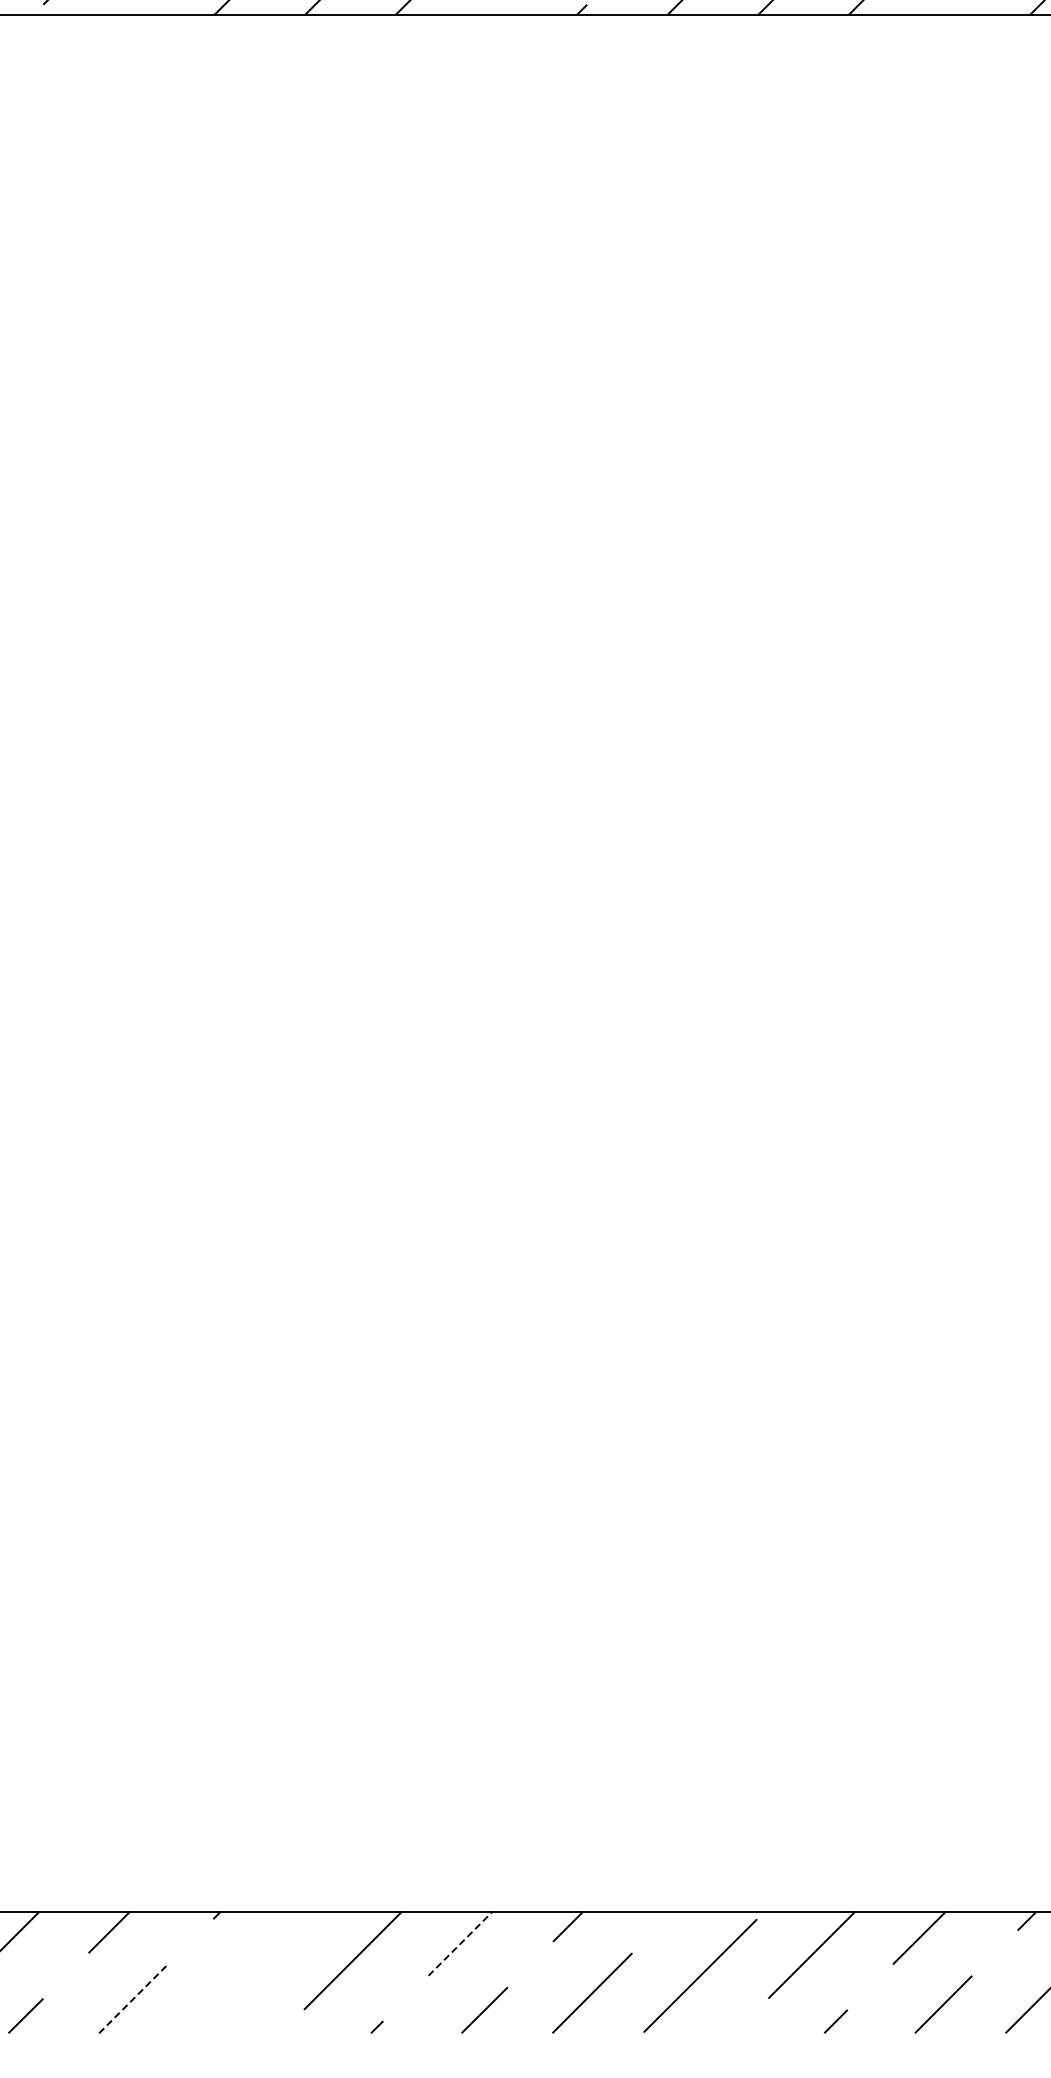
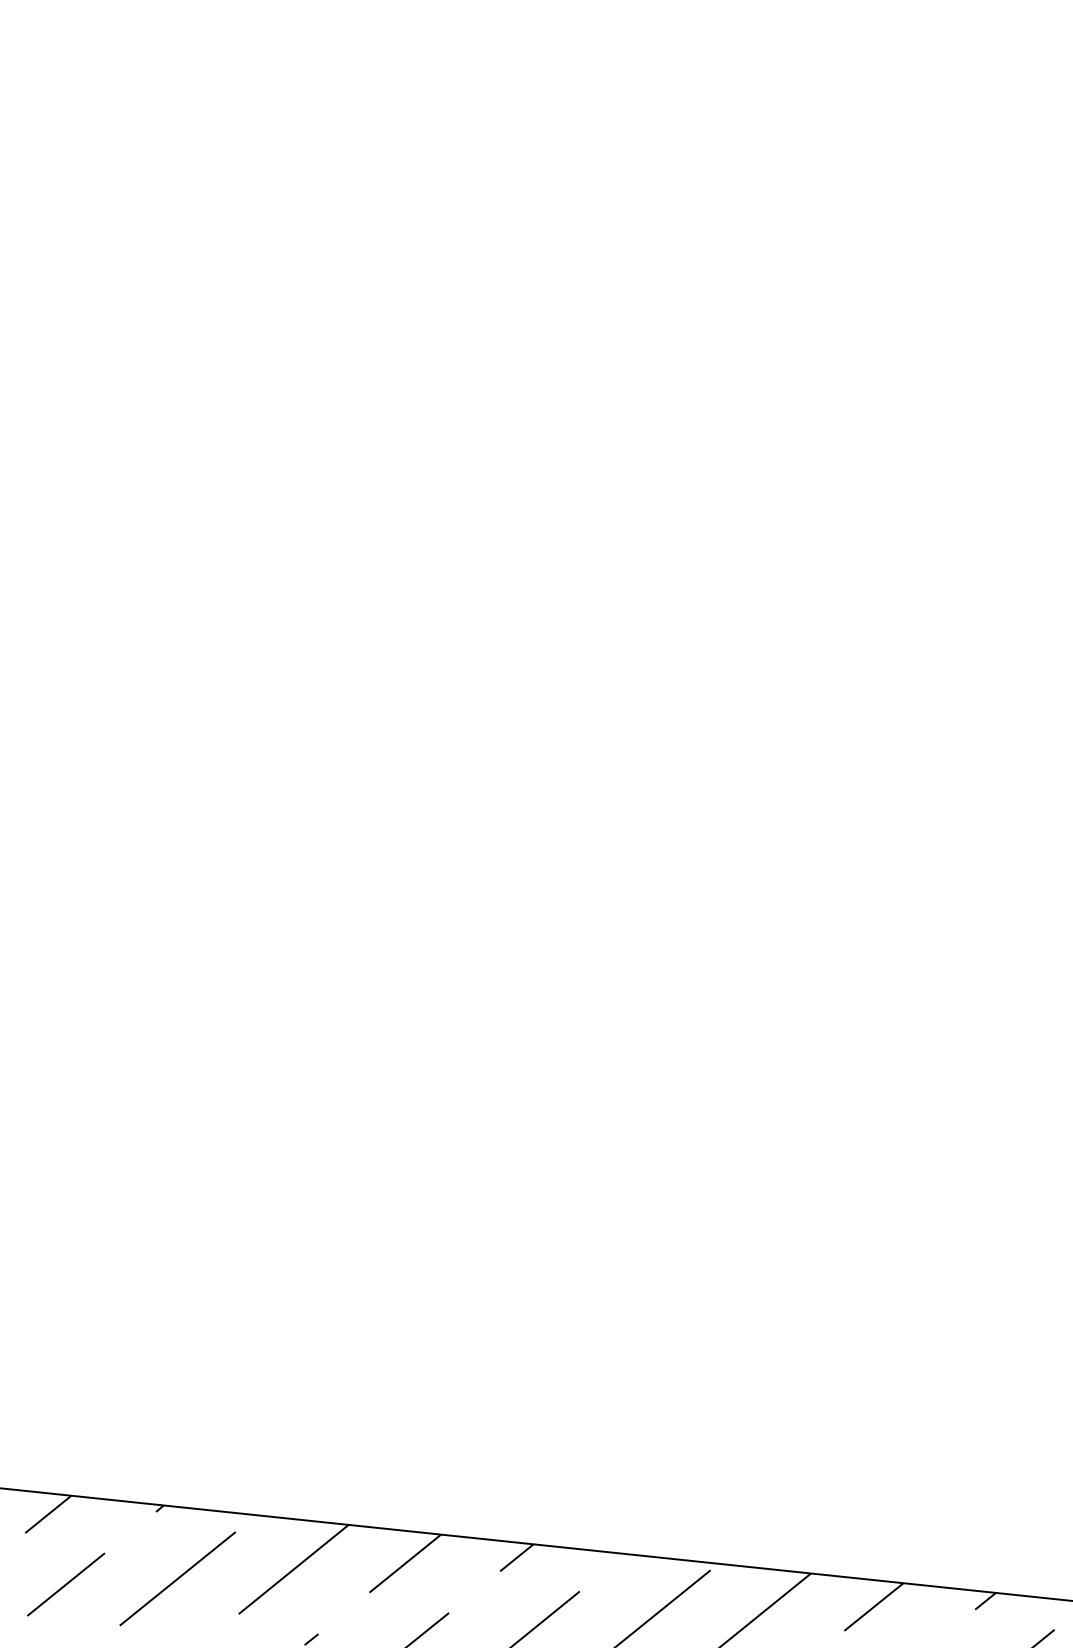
line: (460, 1943) -> (405, 1563), dashed -> solid
line: (241, 1981) -> (178, 1578), added
line: (133, 1998) -> (66, 1584), dashed -> solid

